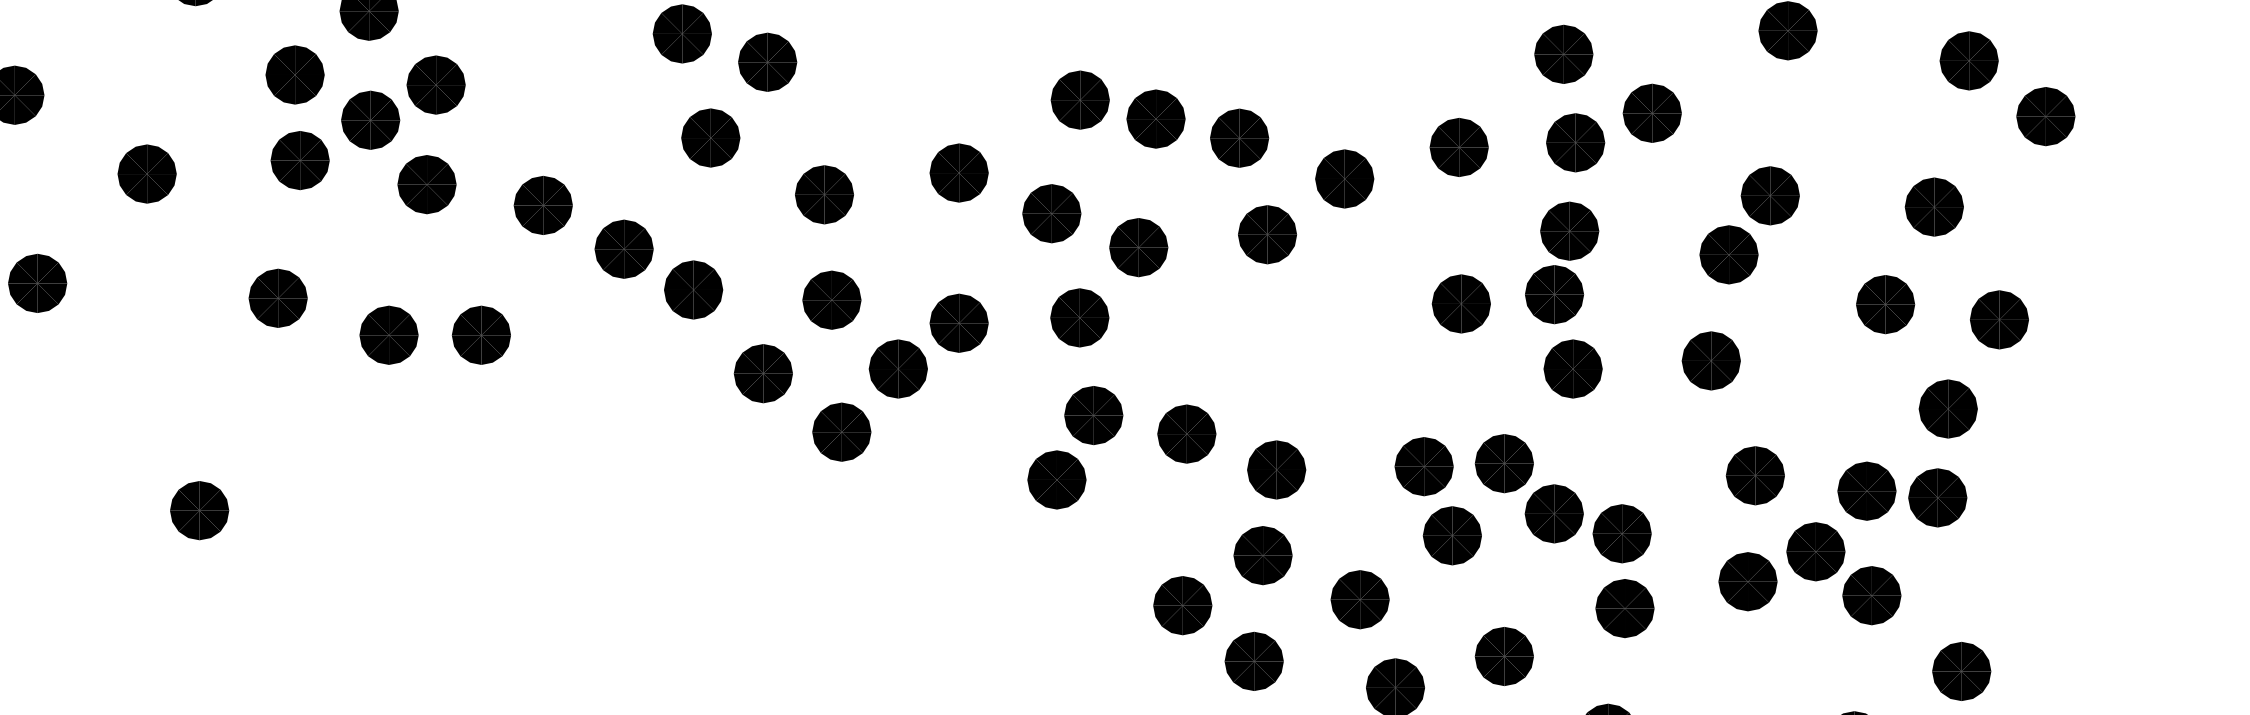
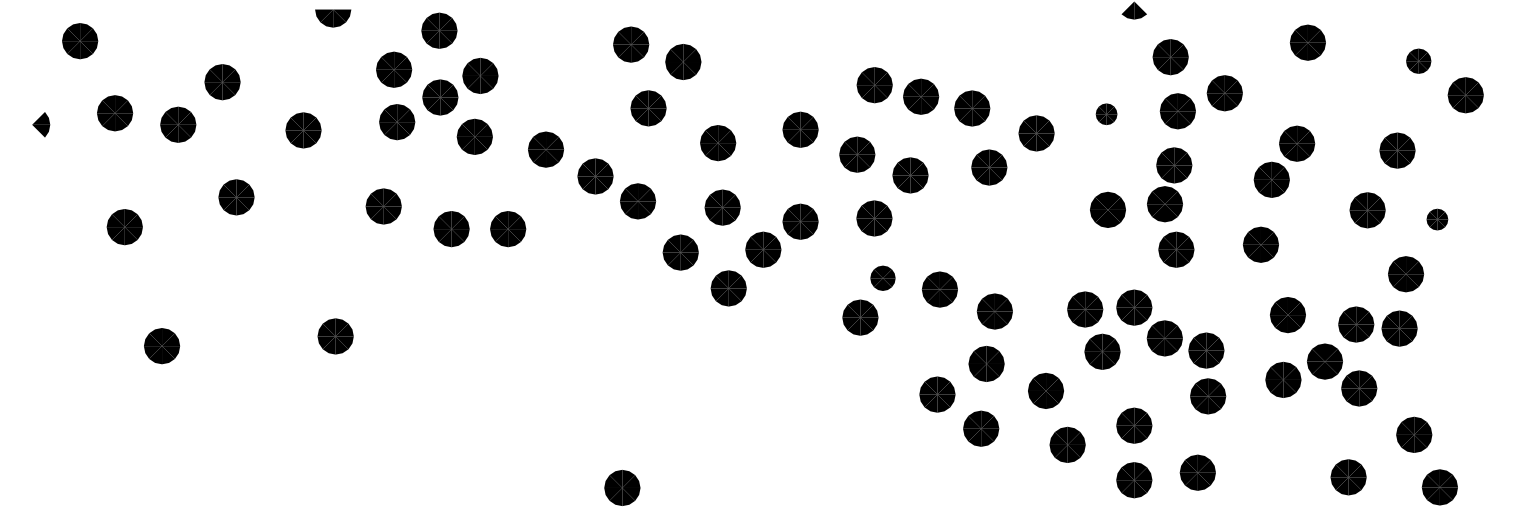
part: (1968, 61) -> (1418, 61), size x0.7
part: (1458, 148) -> (1106, 114), size x0.6
part: (1999, 319) -> (1437, 219), size x0.6
part: (1093, 415) -> (882, 278), size x0.7

